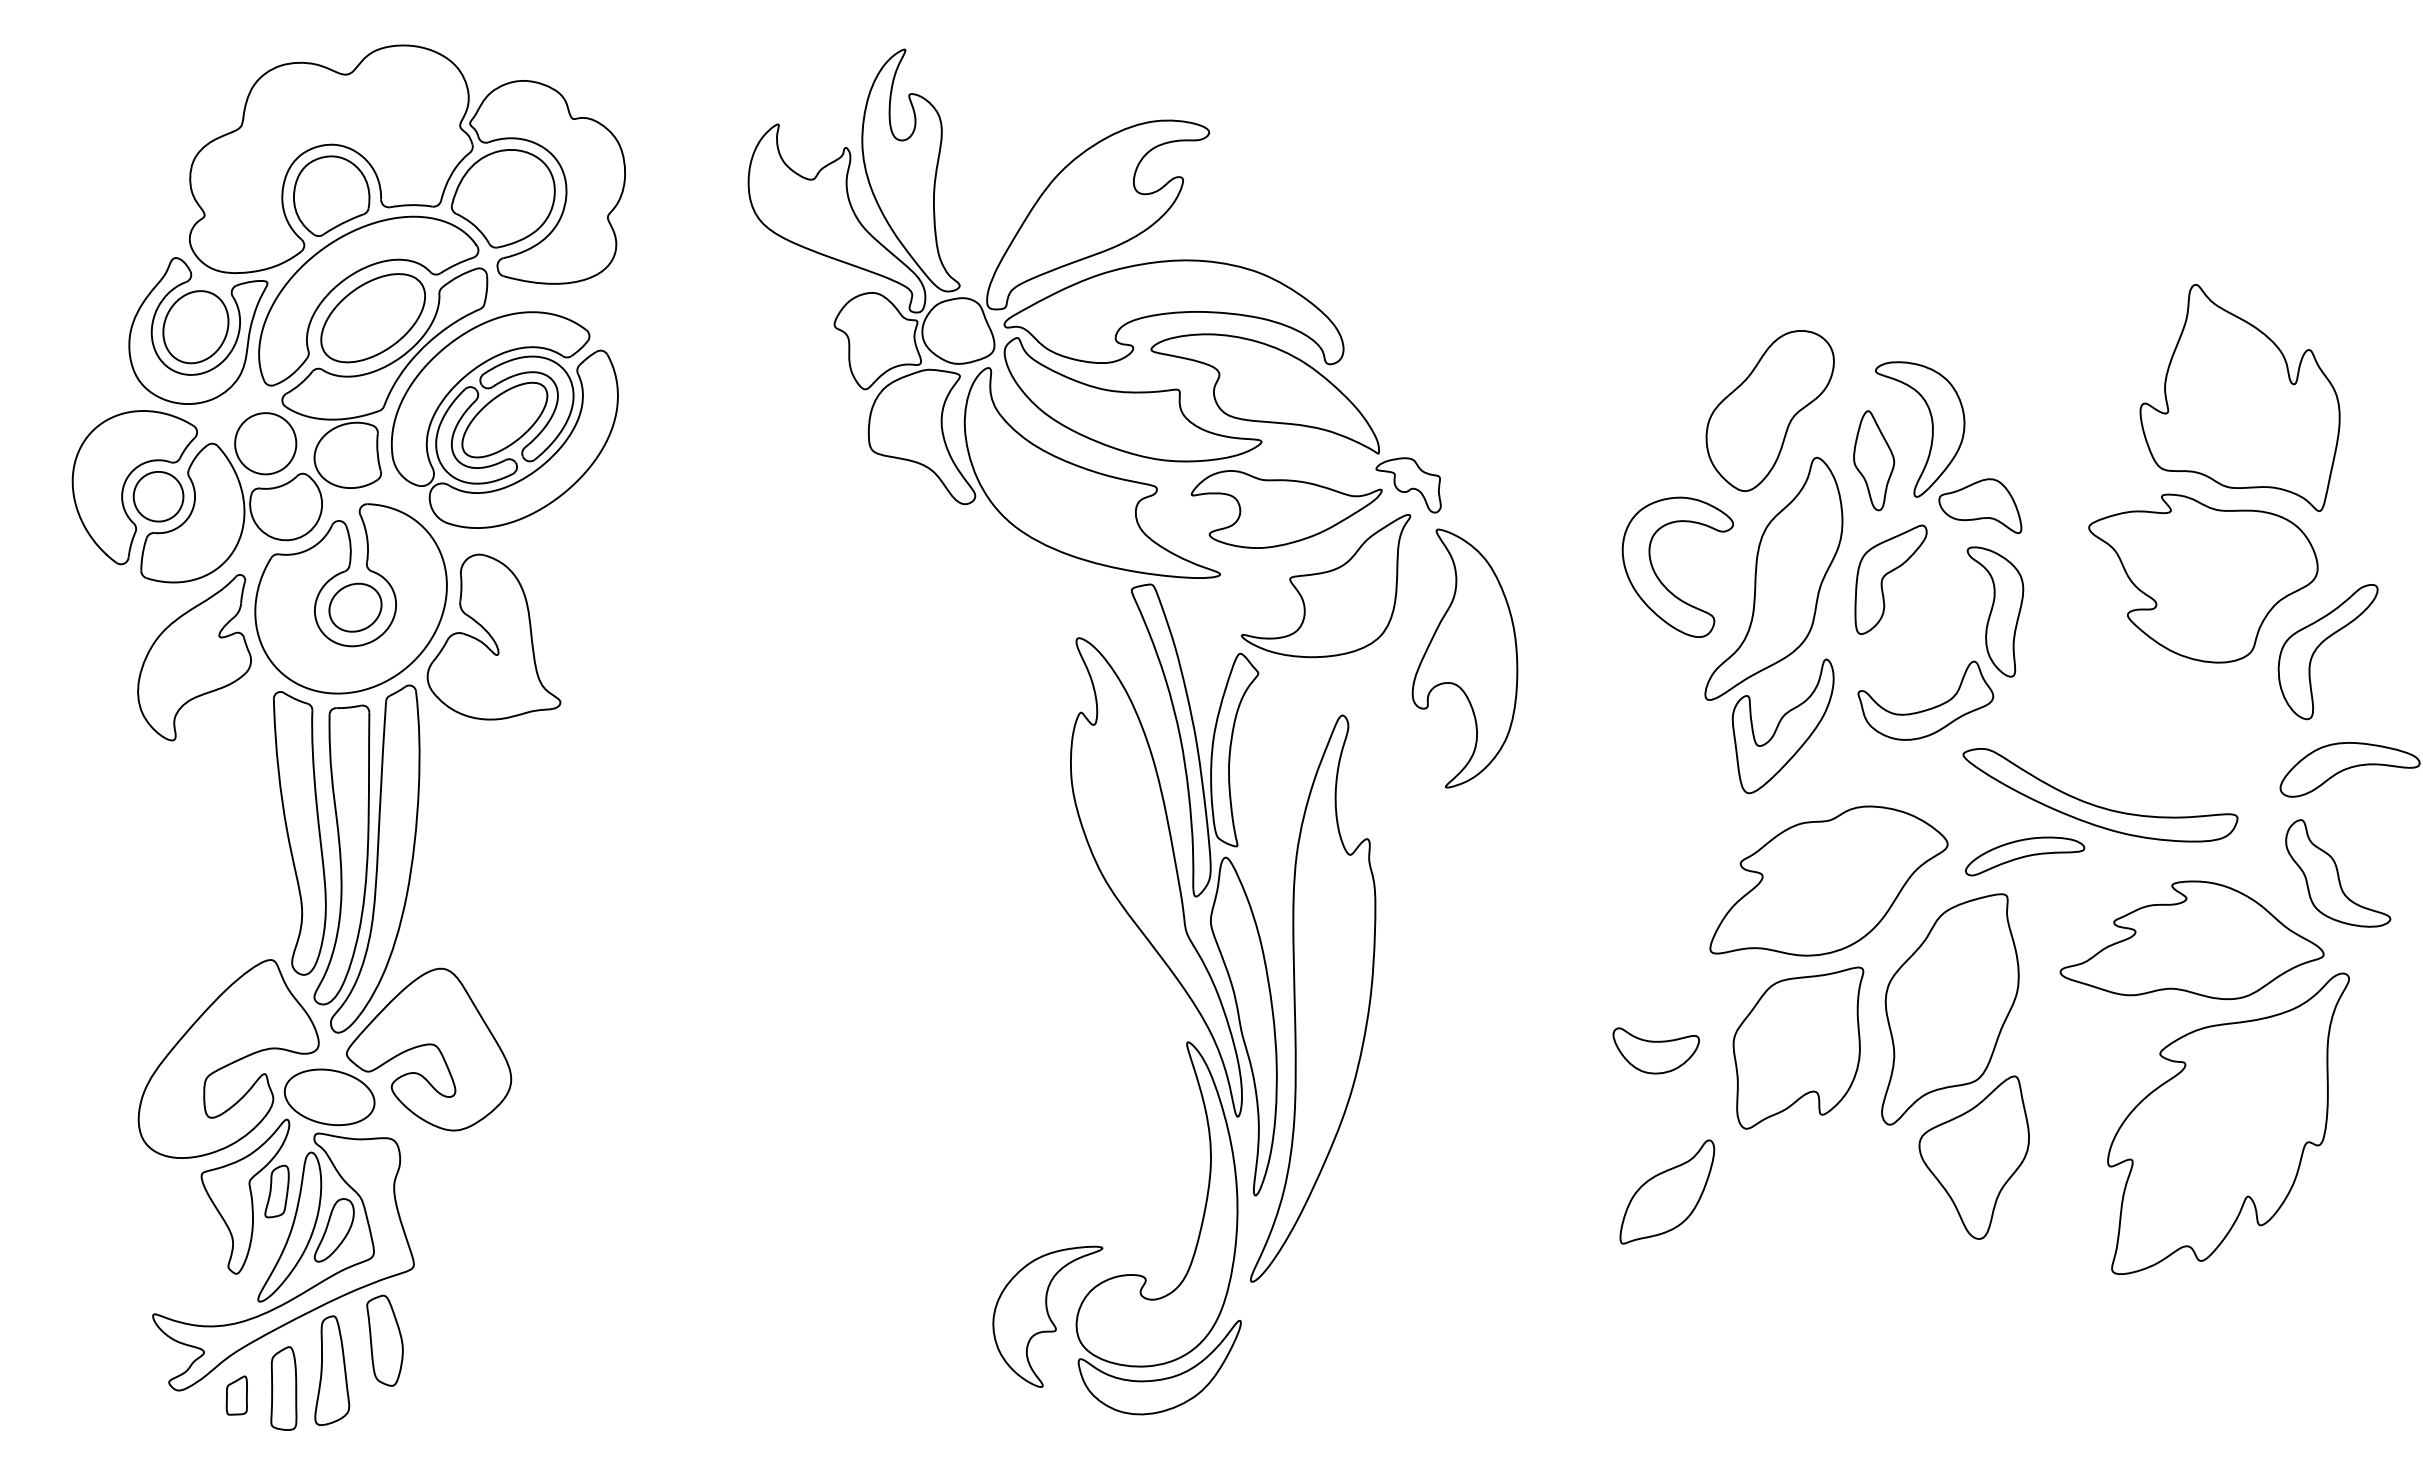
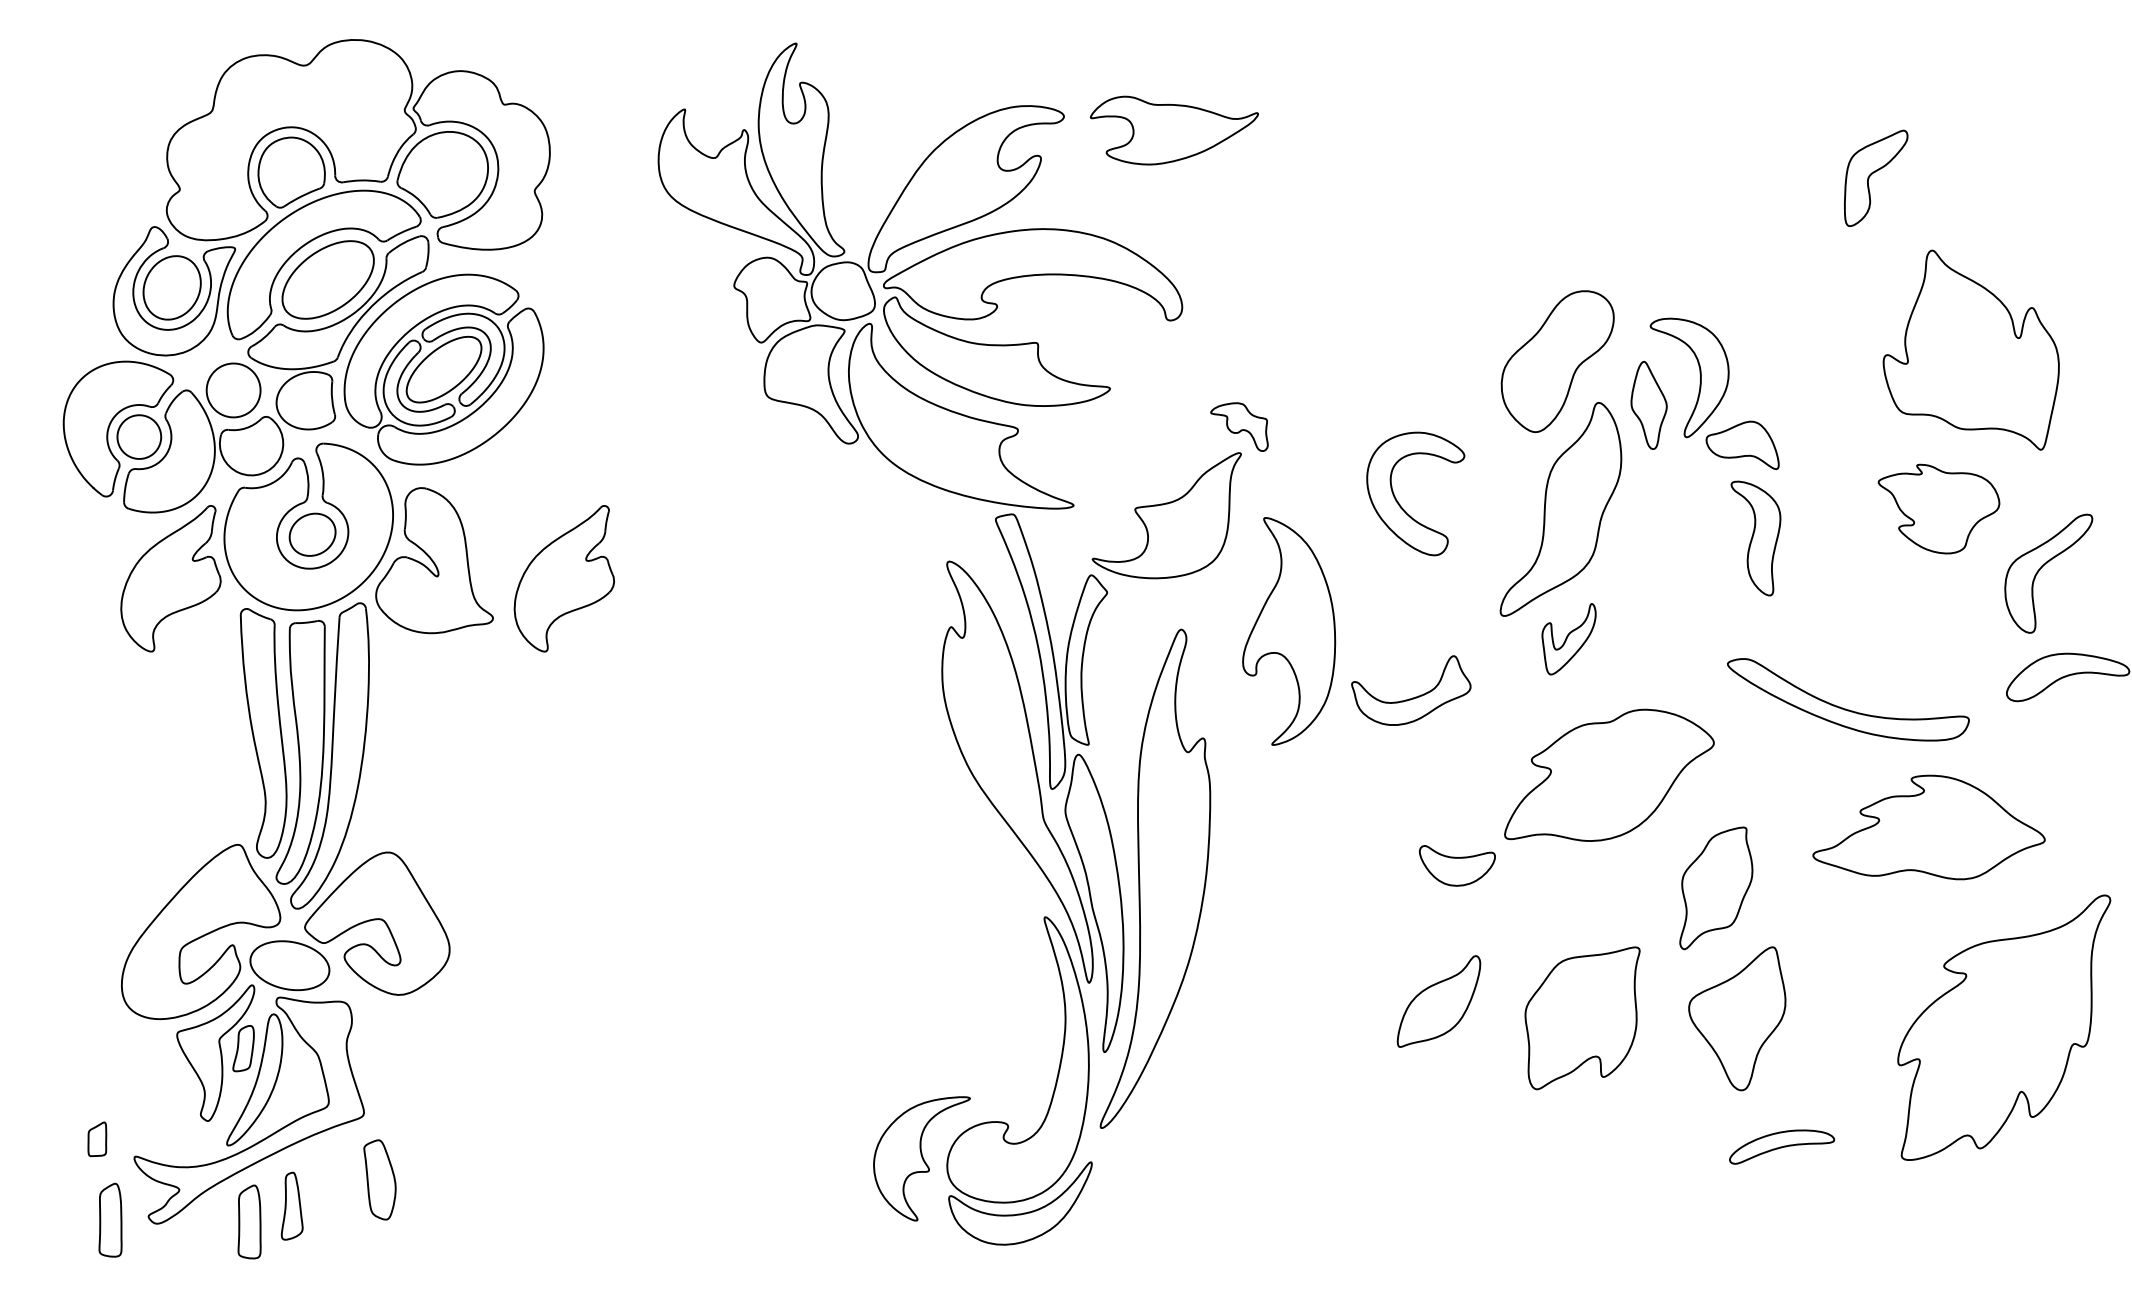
part: (1264, 393) -> (1112, 346), removed
part: (1286, 509) -> (1174, 130), moved
part: (2203, 578) -> (1939, 509), size x0.6
part: (1660, 579) -> (1400, 504), moved
part: (1890, 579) -> (1875, 178), moved
part: (641, 657) -> (564, 578), added
part: (1464, 658) -> (1288, 631), moved
part: (1928, 708) -> (1413, 697), moved
part: (1782, 726) -> (1568, 639), size x0.6
part: (2025, 856) -> (1782, 1147), moved
part: (2338, 873) -> (2057, 768), removed
part: (1950, 1009) -> (1716, 888), size x0.6
part: (1798, 1047) -> (1582, 1017), moved
part: (1655, 1050) -> (1456, 865), moved
part: (2228, 1123) -> (2004, 1027), moved
part: (1667, 1191) -> (1439, 1001), moved
part: (334, 1230) -> (294, 1082), removed
part: (384, 1340) -> (379, 1179), moved
part: (332, 1370) -> (292, 1206), size x0.7
part: (125, 1386) -> (110, 1220), added
part: (236, 1395) -> (97, 1139), moved

